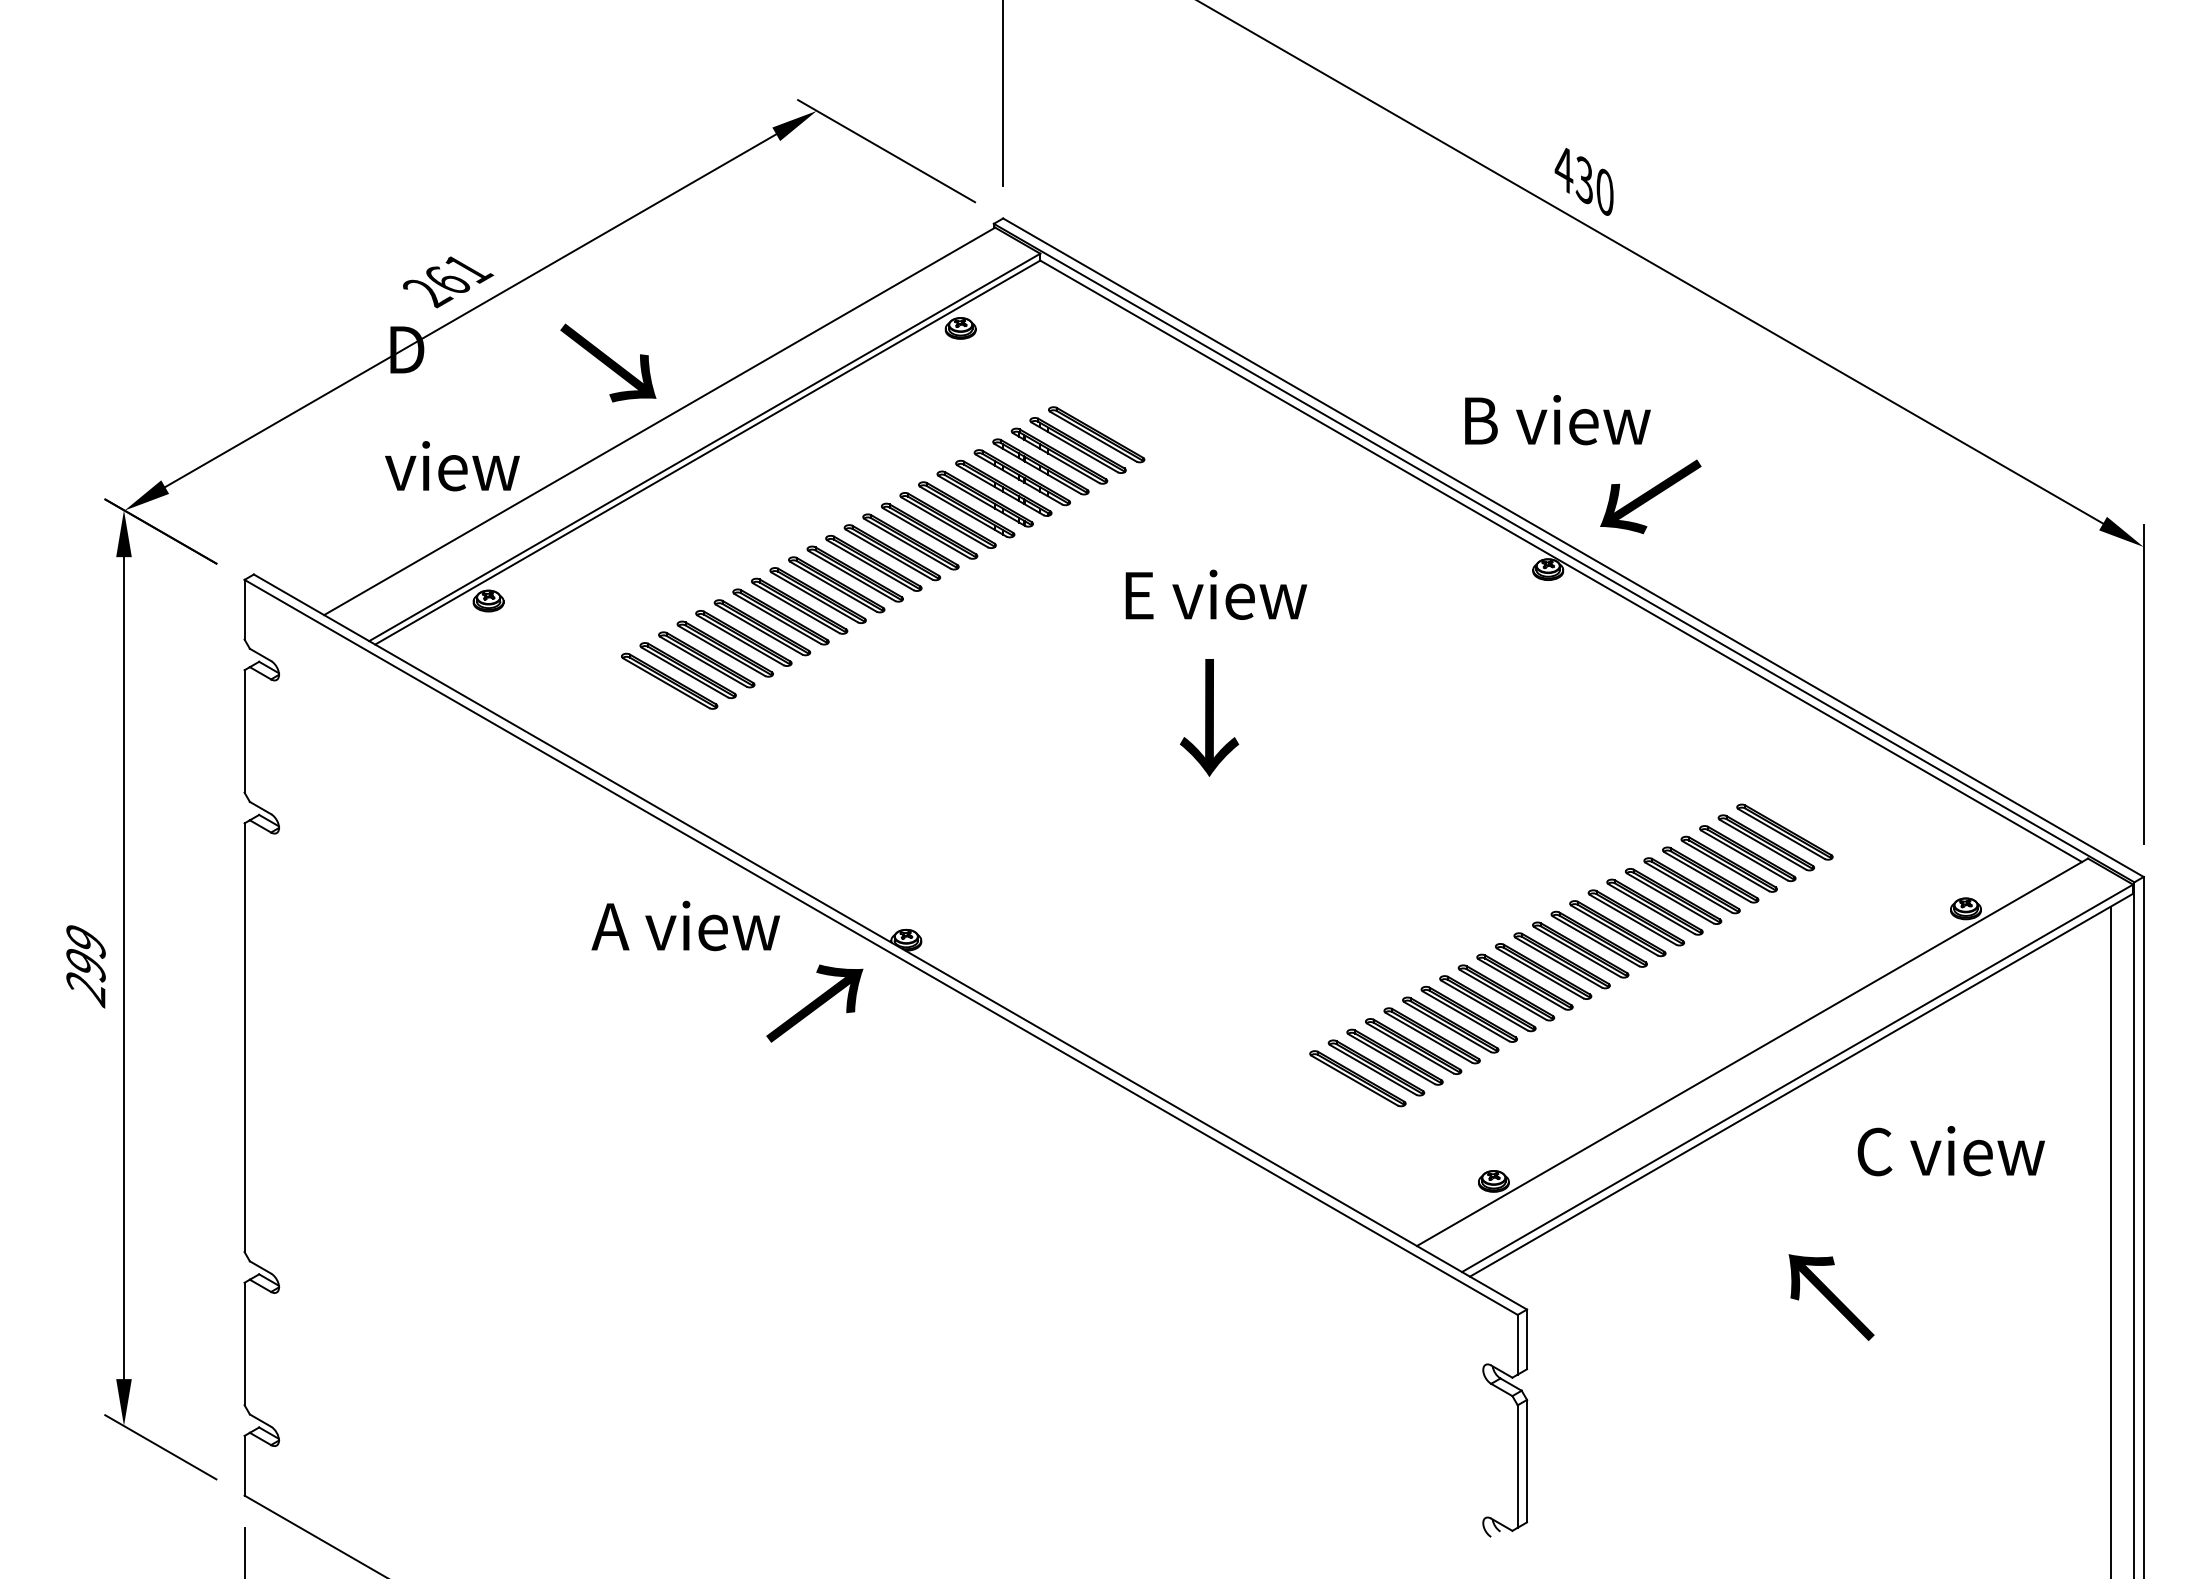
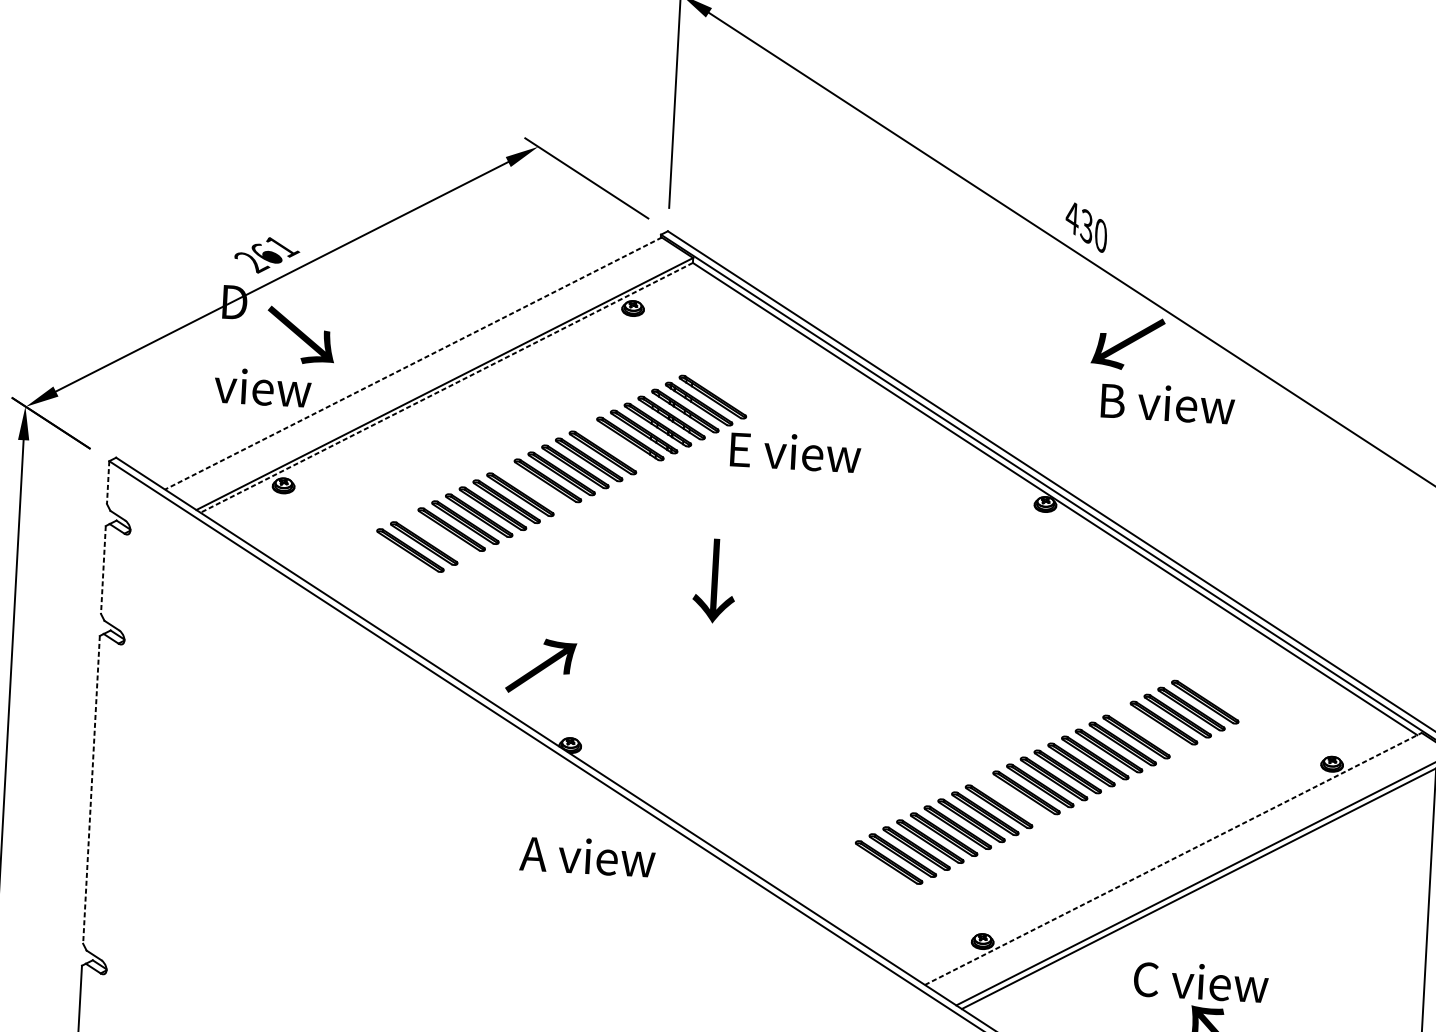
text: (608, 362) -> (301, 335), moved
text: (1557, 420) -> (1167, 403), moved
line: (659, 421) -> (413, 363), solid -> dashed
part: (1096, 434) -> (726, 389), removed
line: (707, 452) -> (446, 387), solid -> dashed
text: (1650, 496) -> (1127, 343), moved
part: (947, 520) -> (616, 445), removed
part: (836, 584) -> (534, 487), removed
text: (1216, 594) -> (795, 452), moved
line: (244, 609) -> (108, 482), solid -> dashed
part: (706, 659) -> (437, 536), removed
text: (1209, 717) -> (714, 580), moved
line: (244, 731) -> (103, 570), solid -> dashed
part: (1710, 874) -> (1150, 729), removed
text: (685, 925) -> (587, 856), moved
part: (1524, 981) -> (1012, 799), removed
text: (814, 1003) -> (540, 666), moved
line: (244, 1038) -> (91, 790), solid -> dashed
line: (1752, 1052) -> (1173, 859), solid -> dashed
text: (1950, 1151) -> (1200, 982), moved

